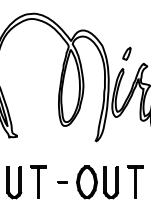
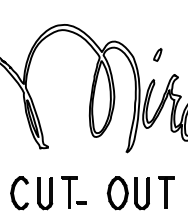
part: (126, 53) -> (157, 54), moved
part: (62, 181) -> (81, 202), moved

